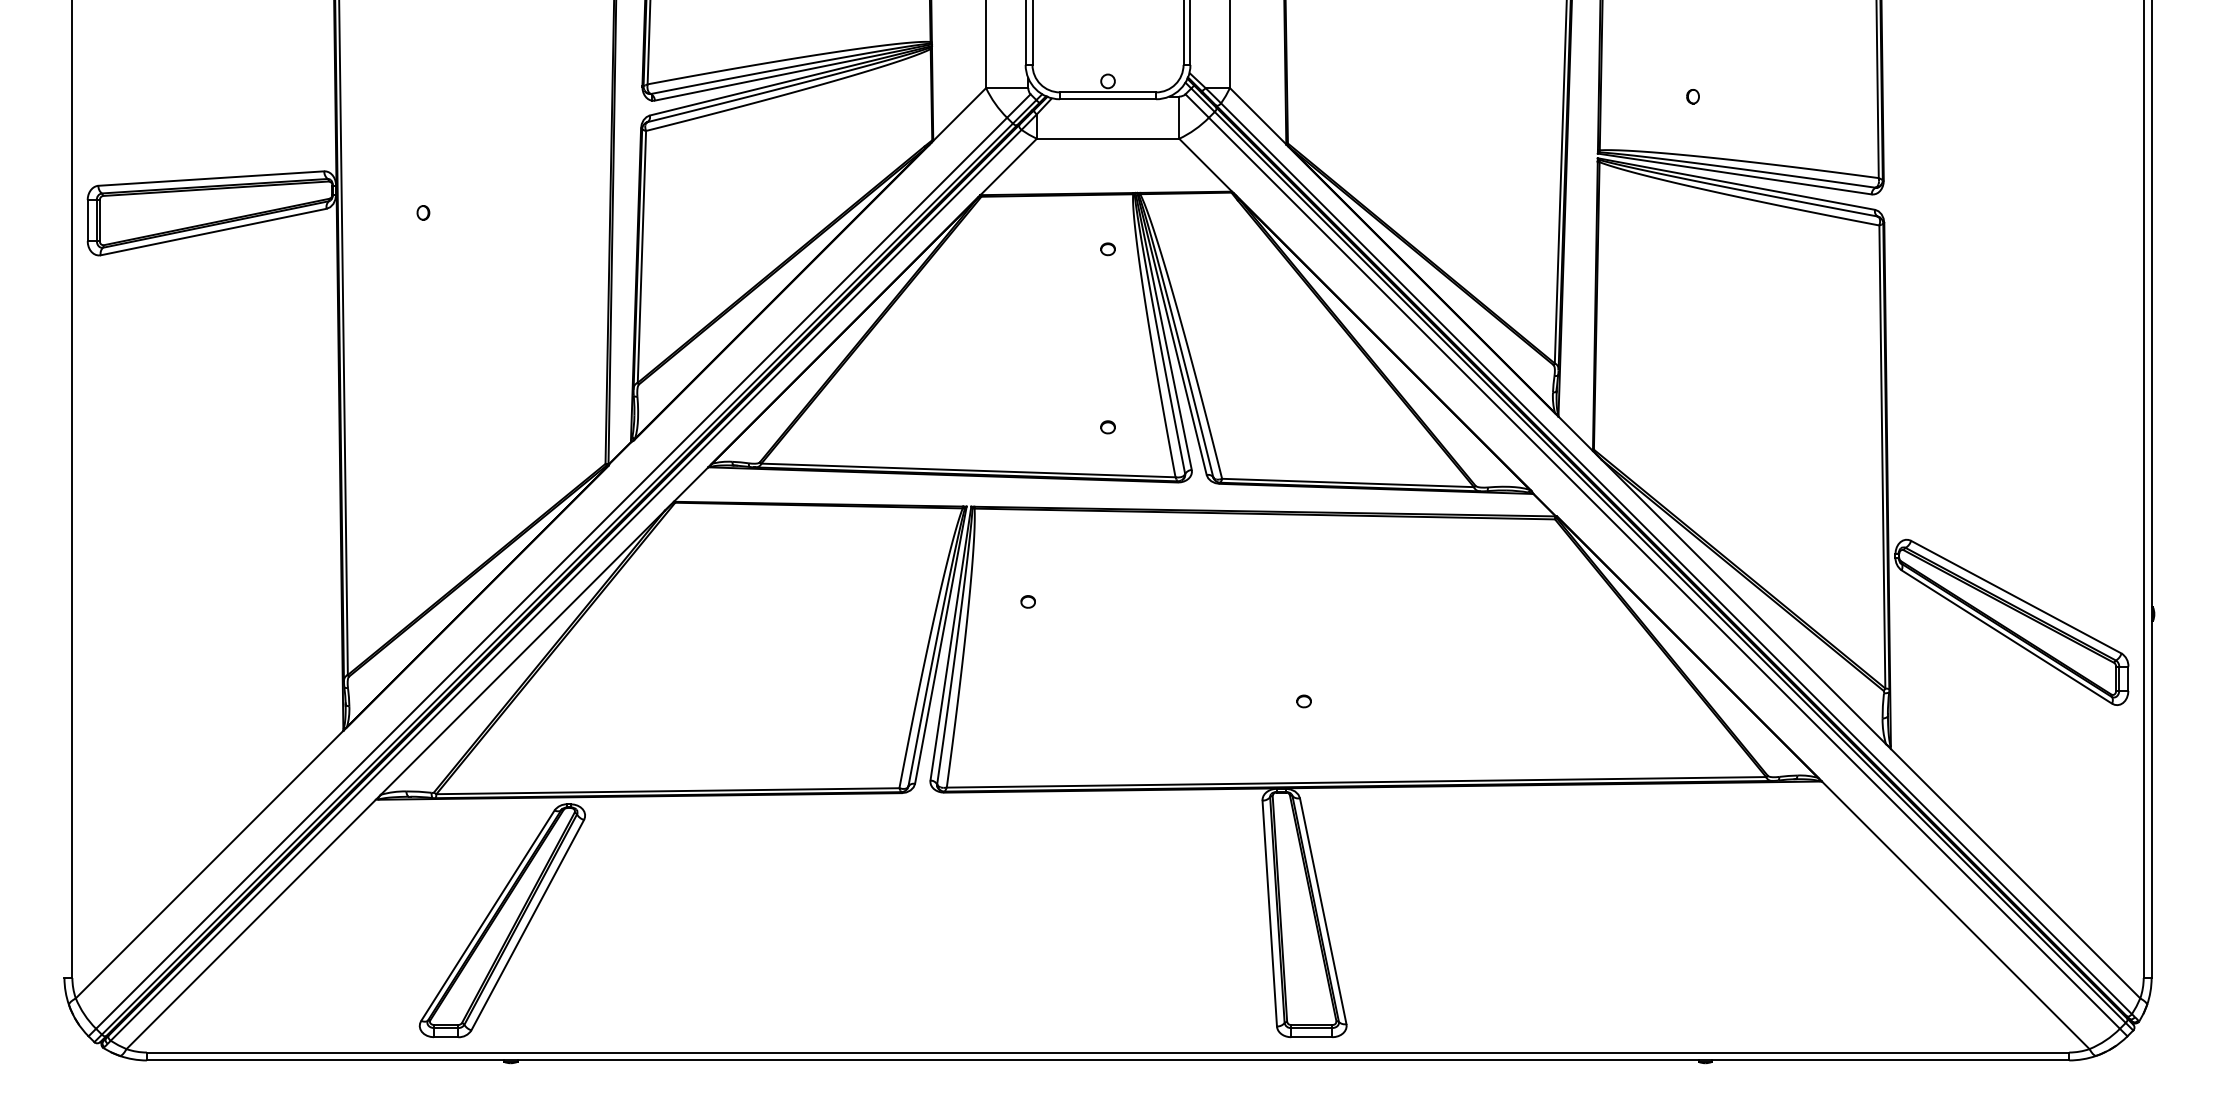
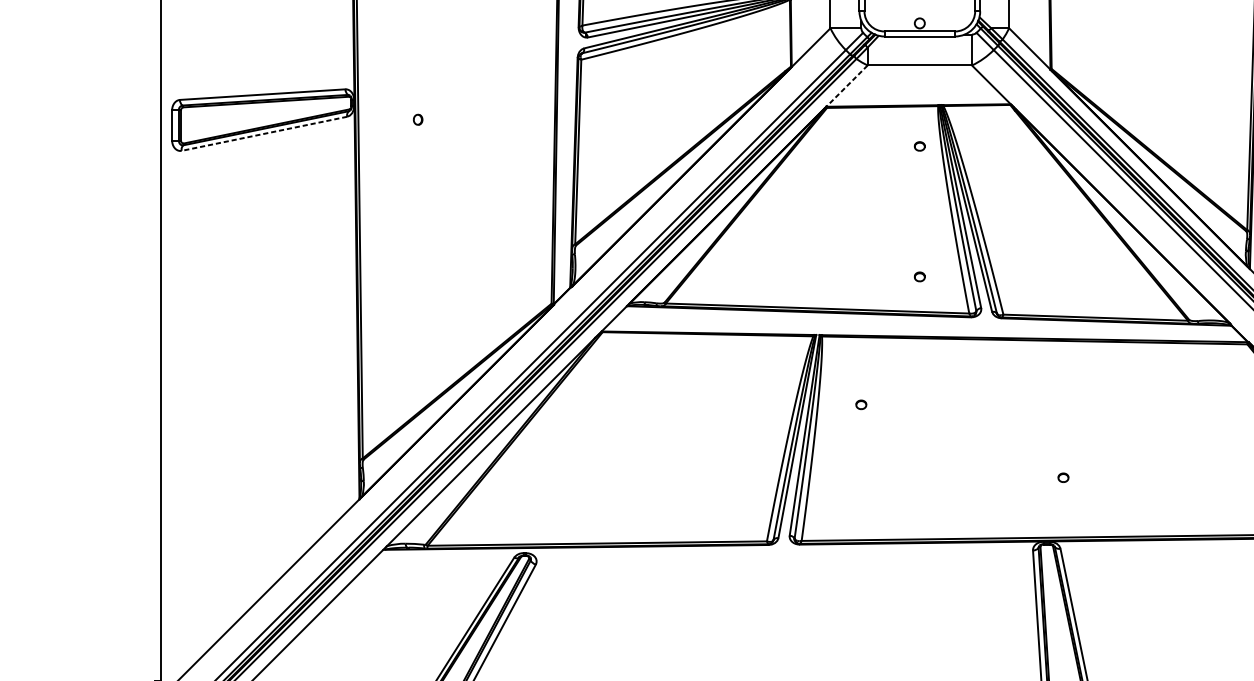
line: (1008, 166) -> (846, 85), solid -> dashed
line: (213, 232) -> (264, 134), solid -> dashed

